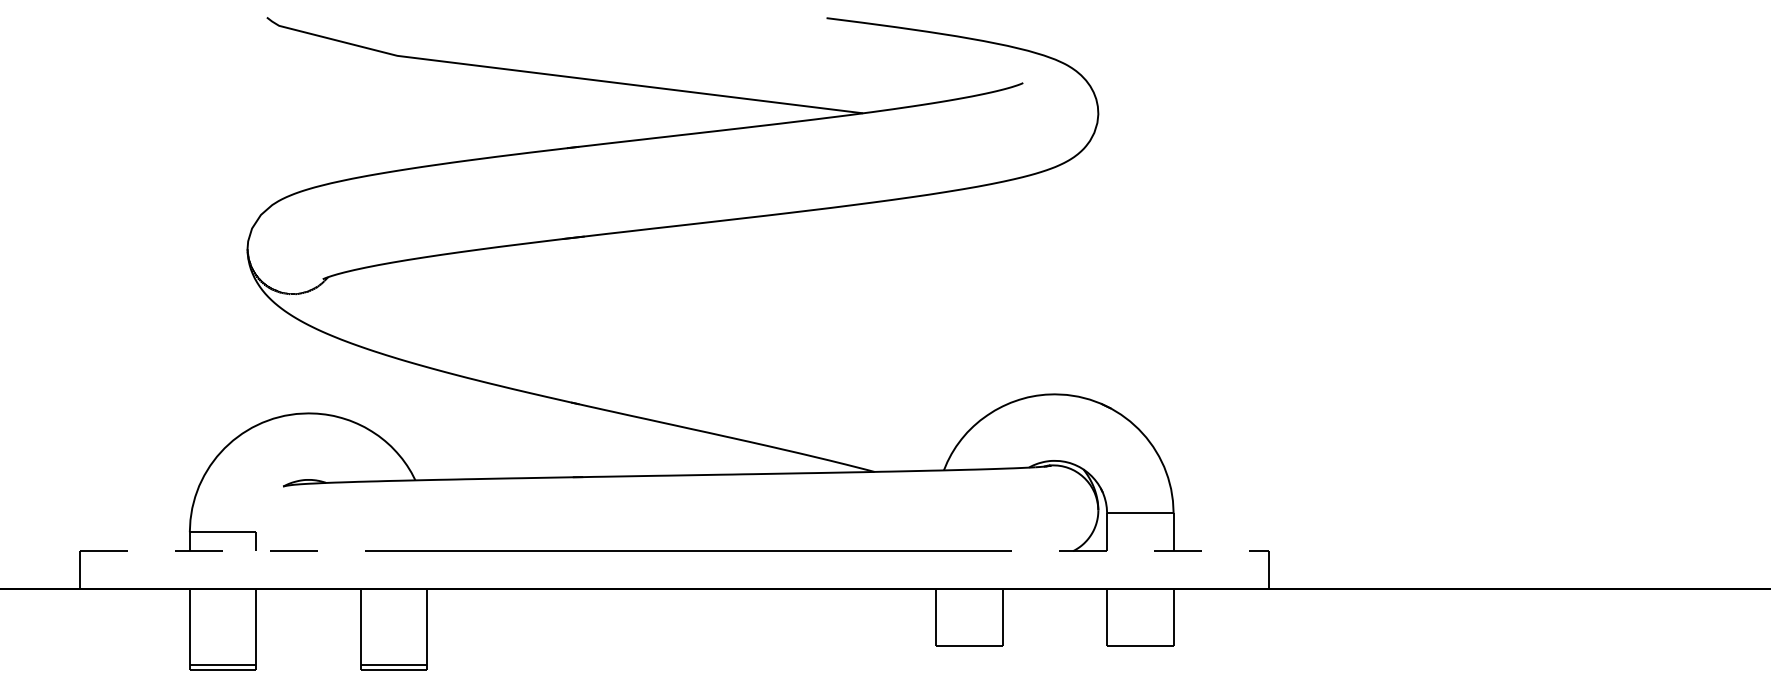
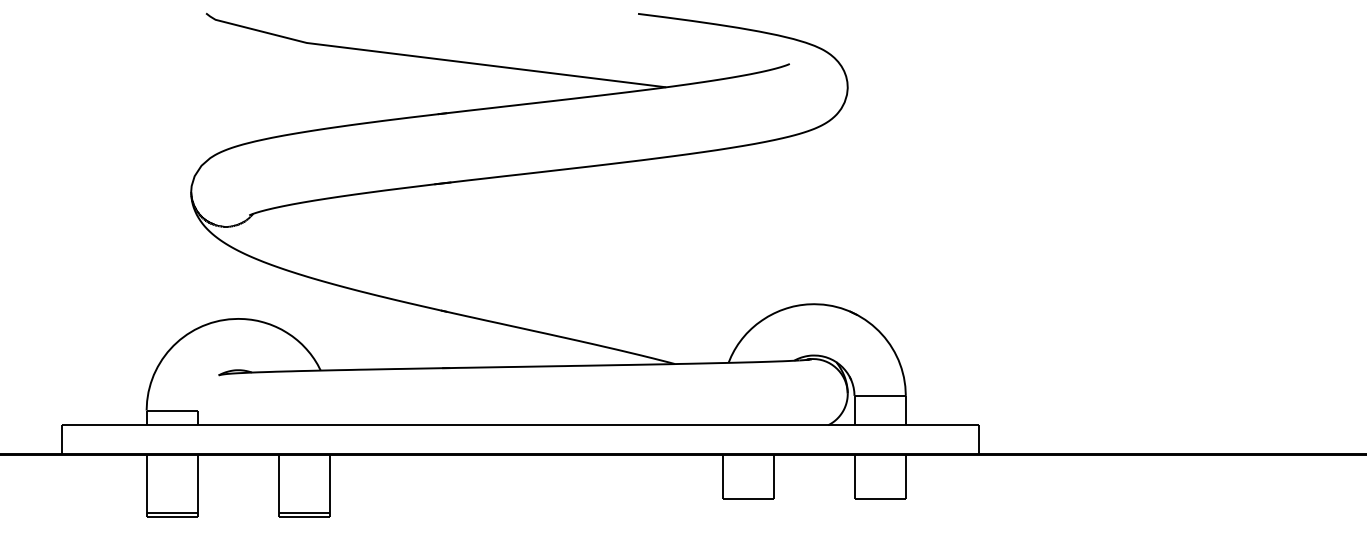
line: (223, 551) -> (172, 425), dashed -> solid
line: (1116, 551) -> (861, 425), dashed -> solid

